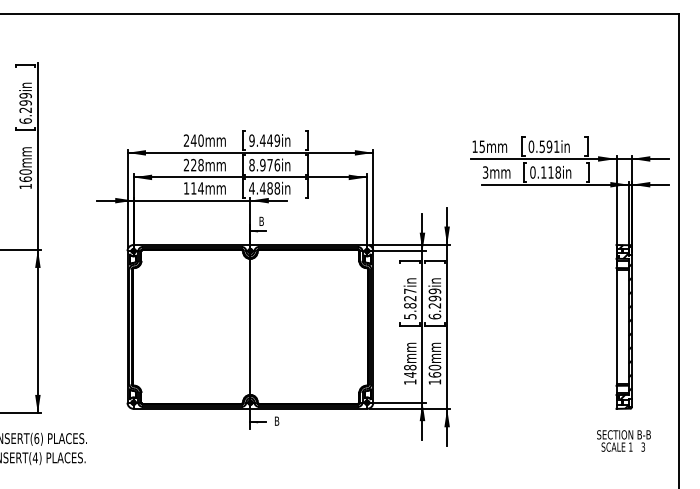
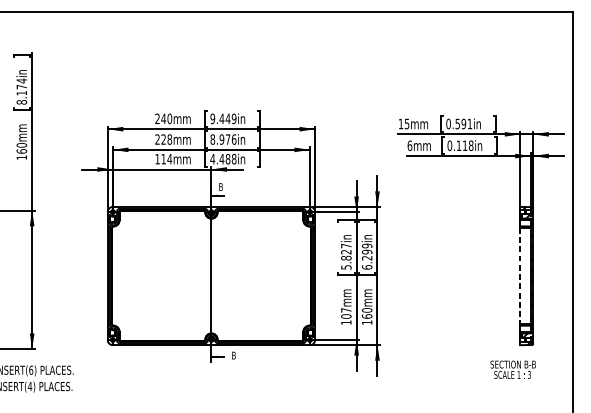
text: (25, 107) -> (21, 90), 6.299in -> 8.174in
text: (485, 172) -> (409, 145), 3mm -> 6mm
line: (616, 327) -> (520, 276), solid -> dashed
text: (410, 370) -> (346, 312), 148mm -> 107mm
text: (623, 440) -> (512, 369), moved

